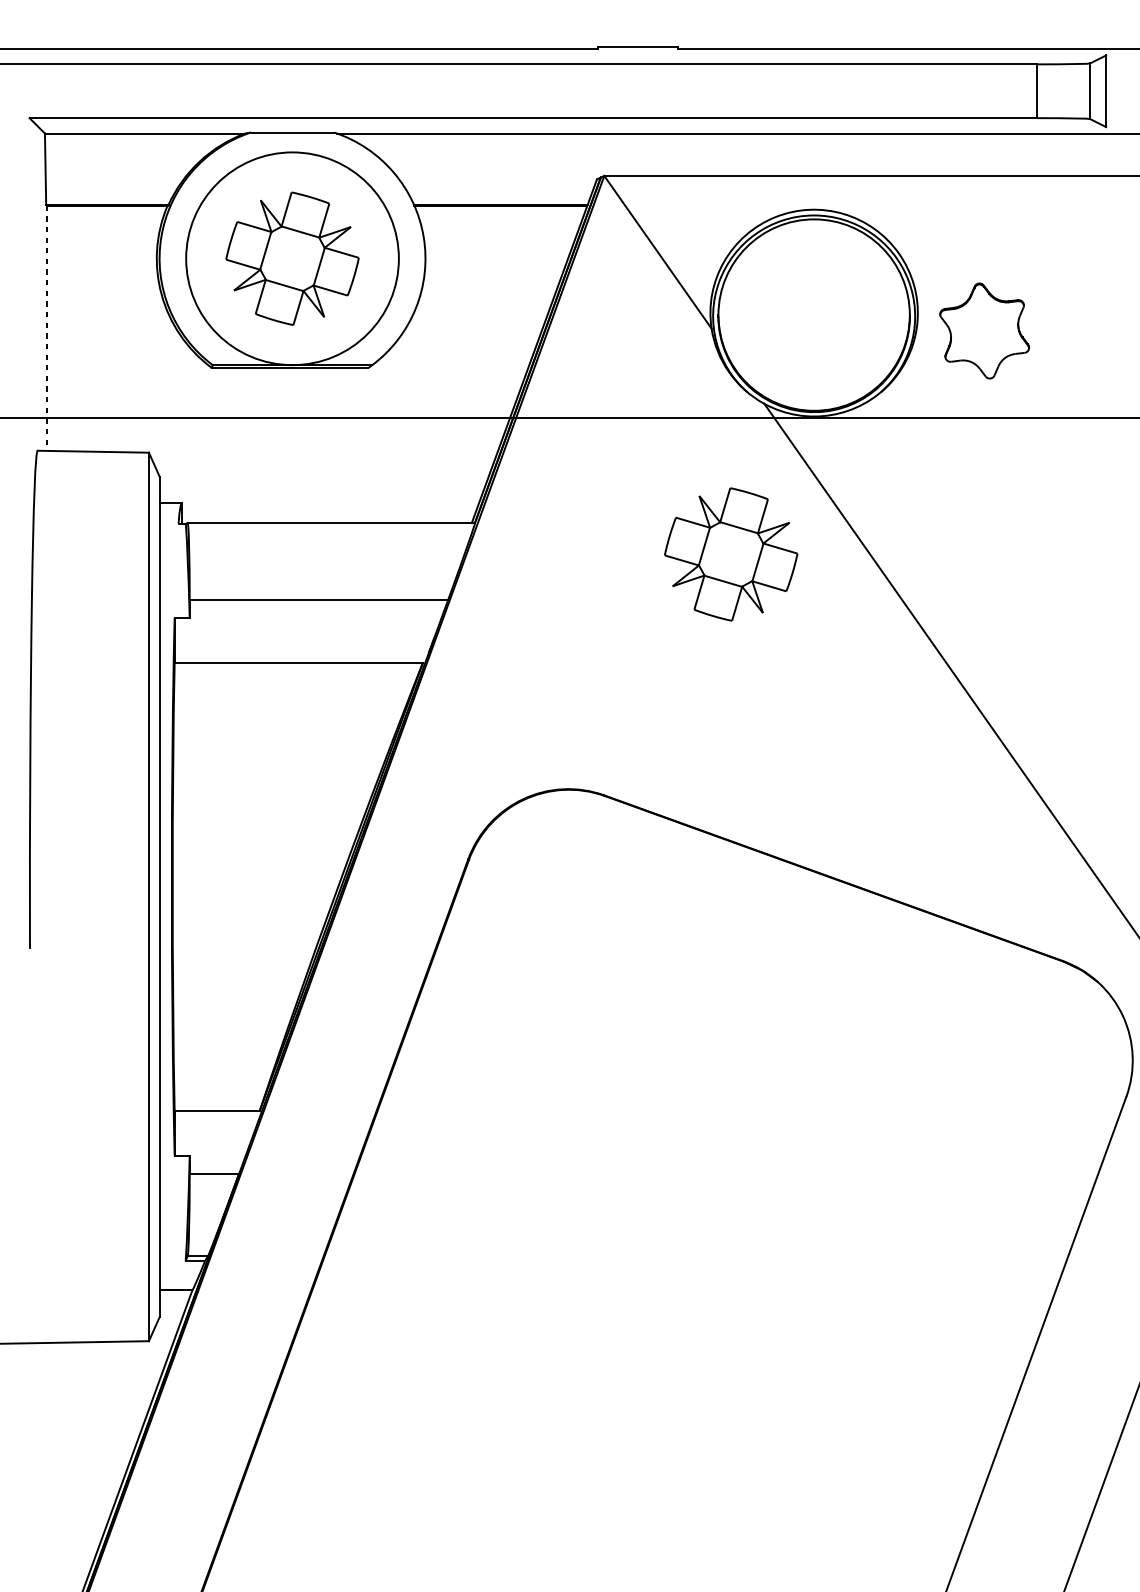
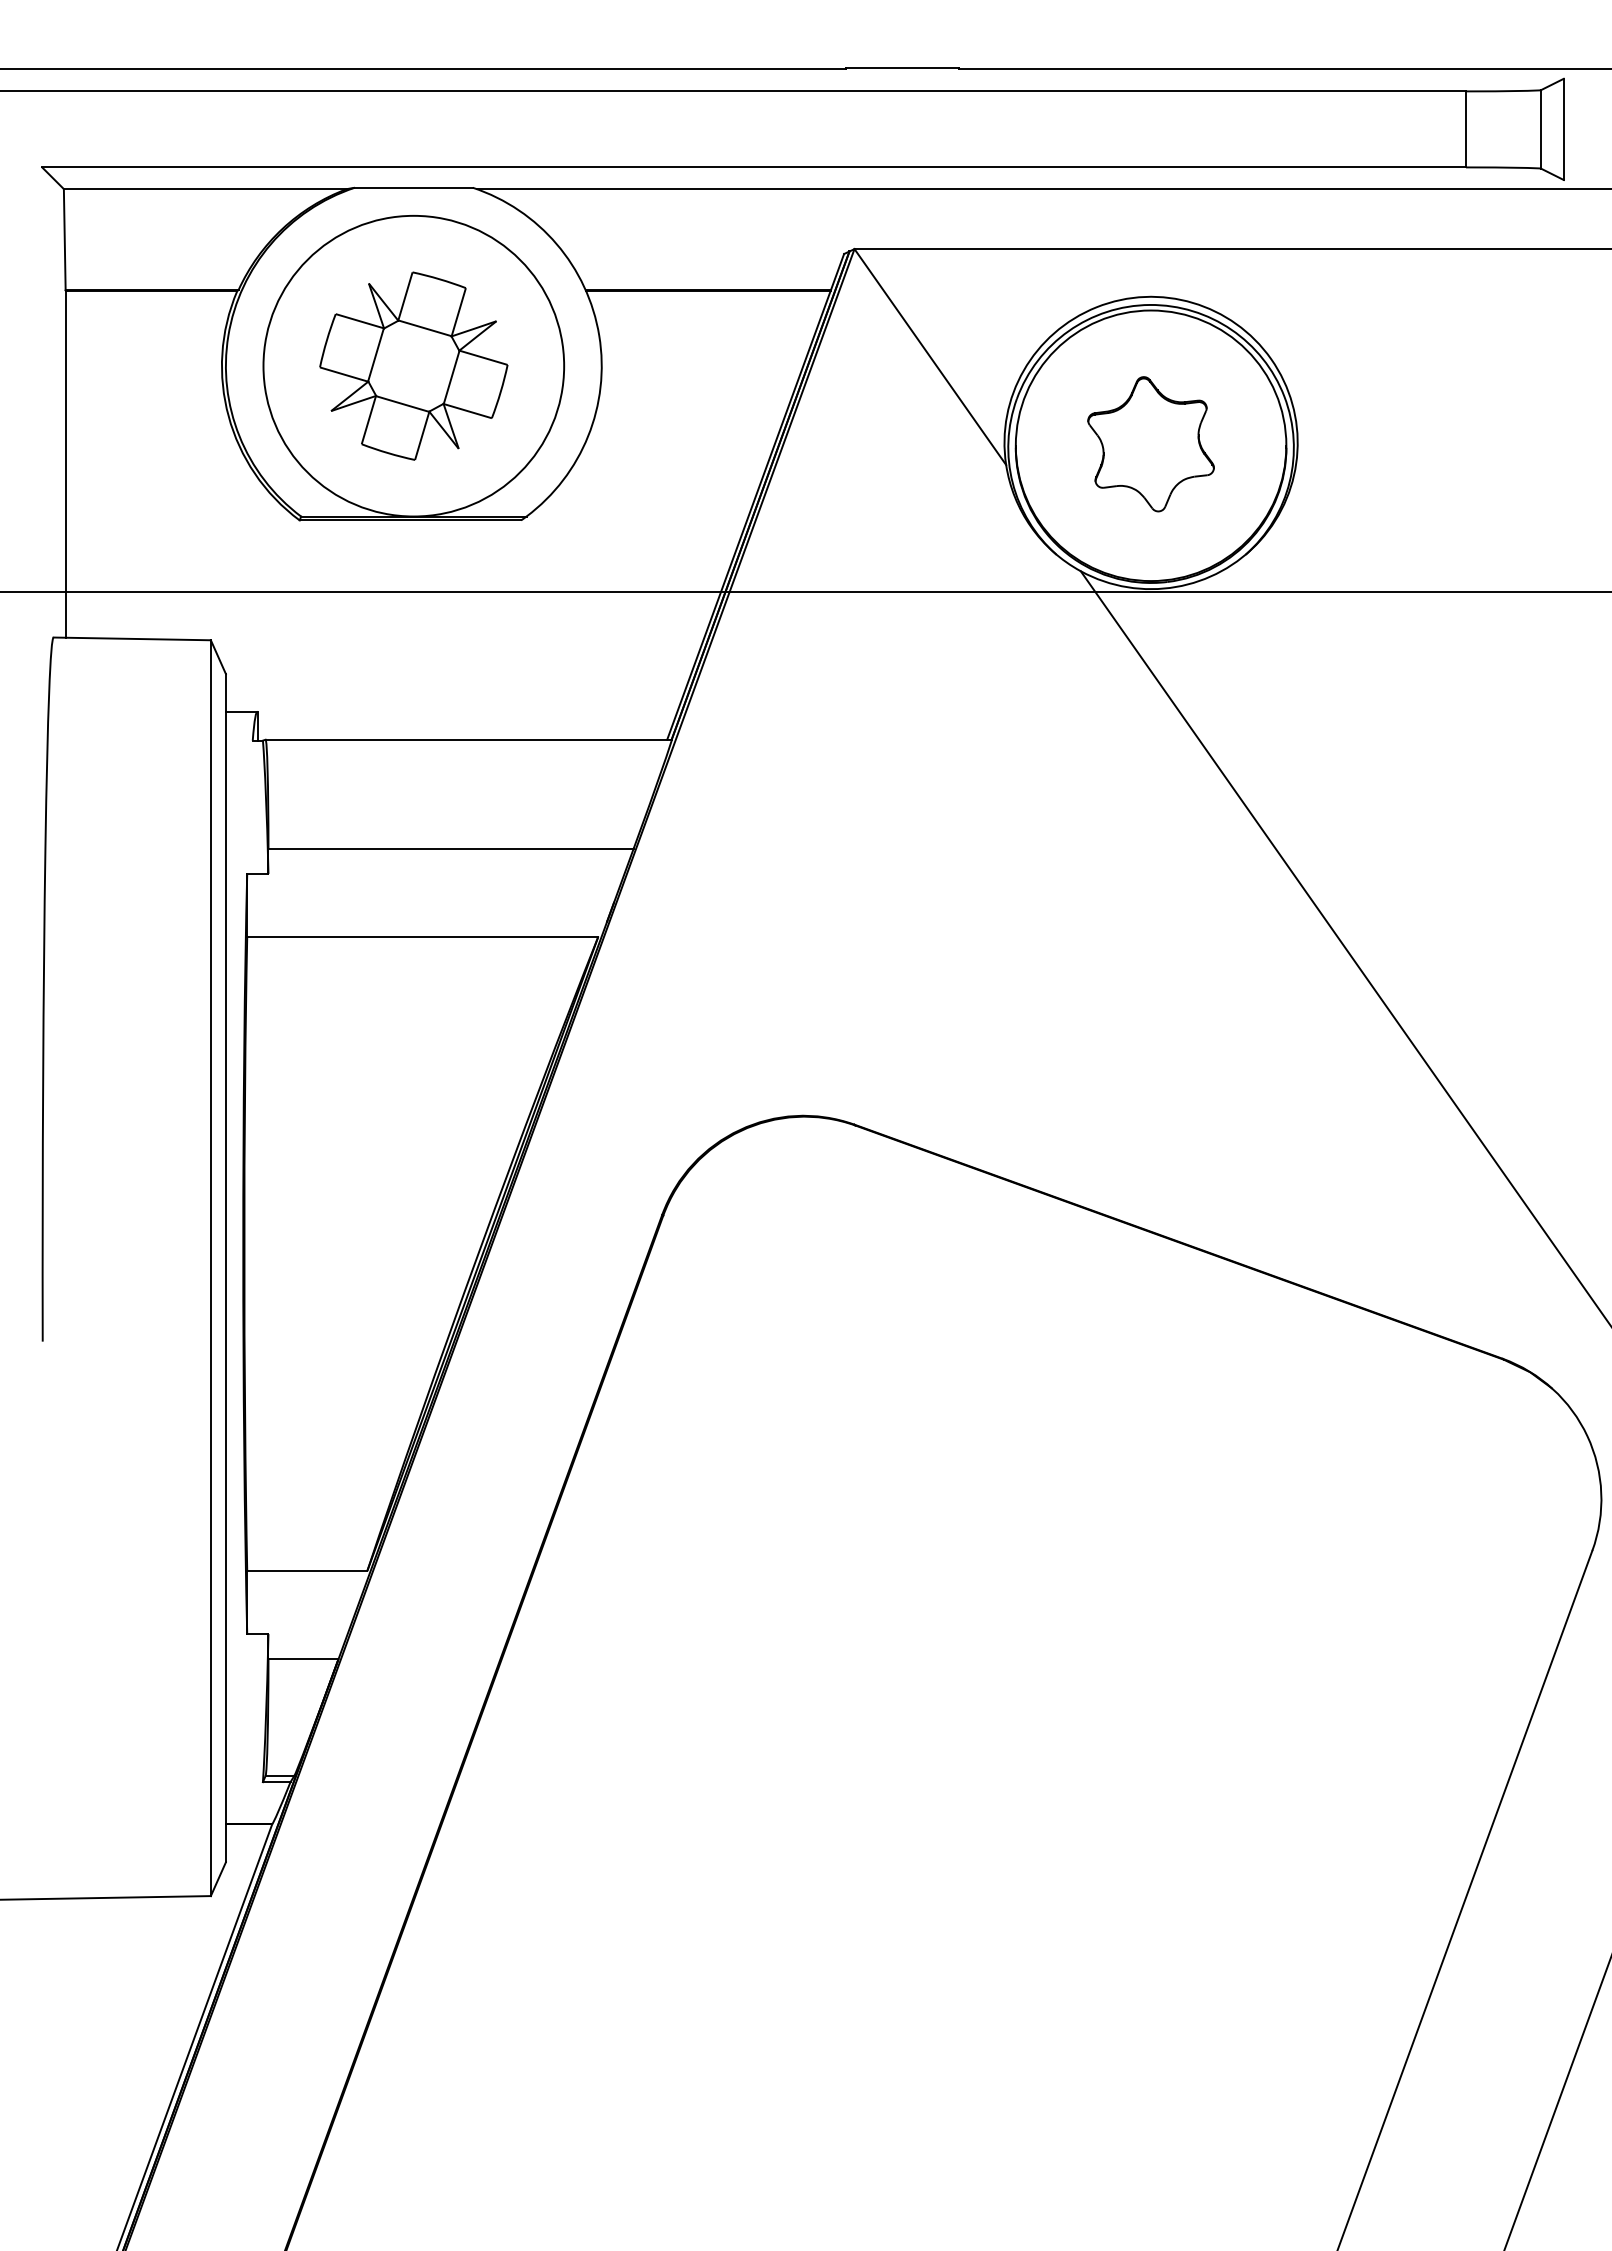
line: (46, 328) -> (66, 464), dashed -> solid
part: (984, 331) -> (1150, 444), moved
part: (730, 554) -> (1033, 783), removed

